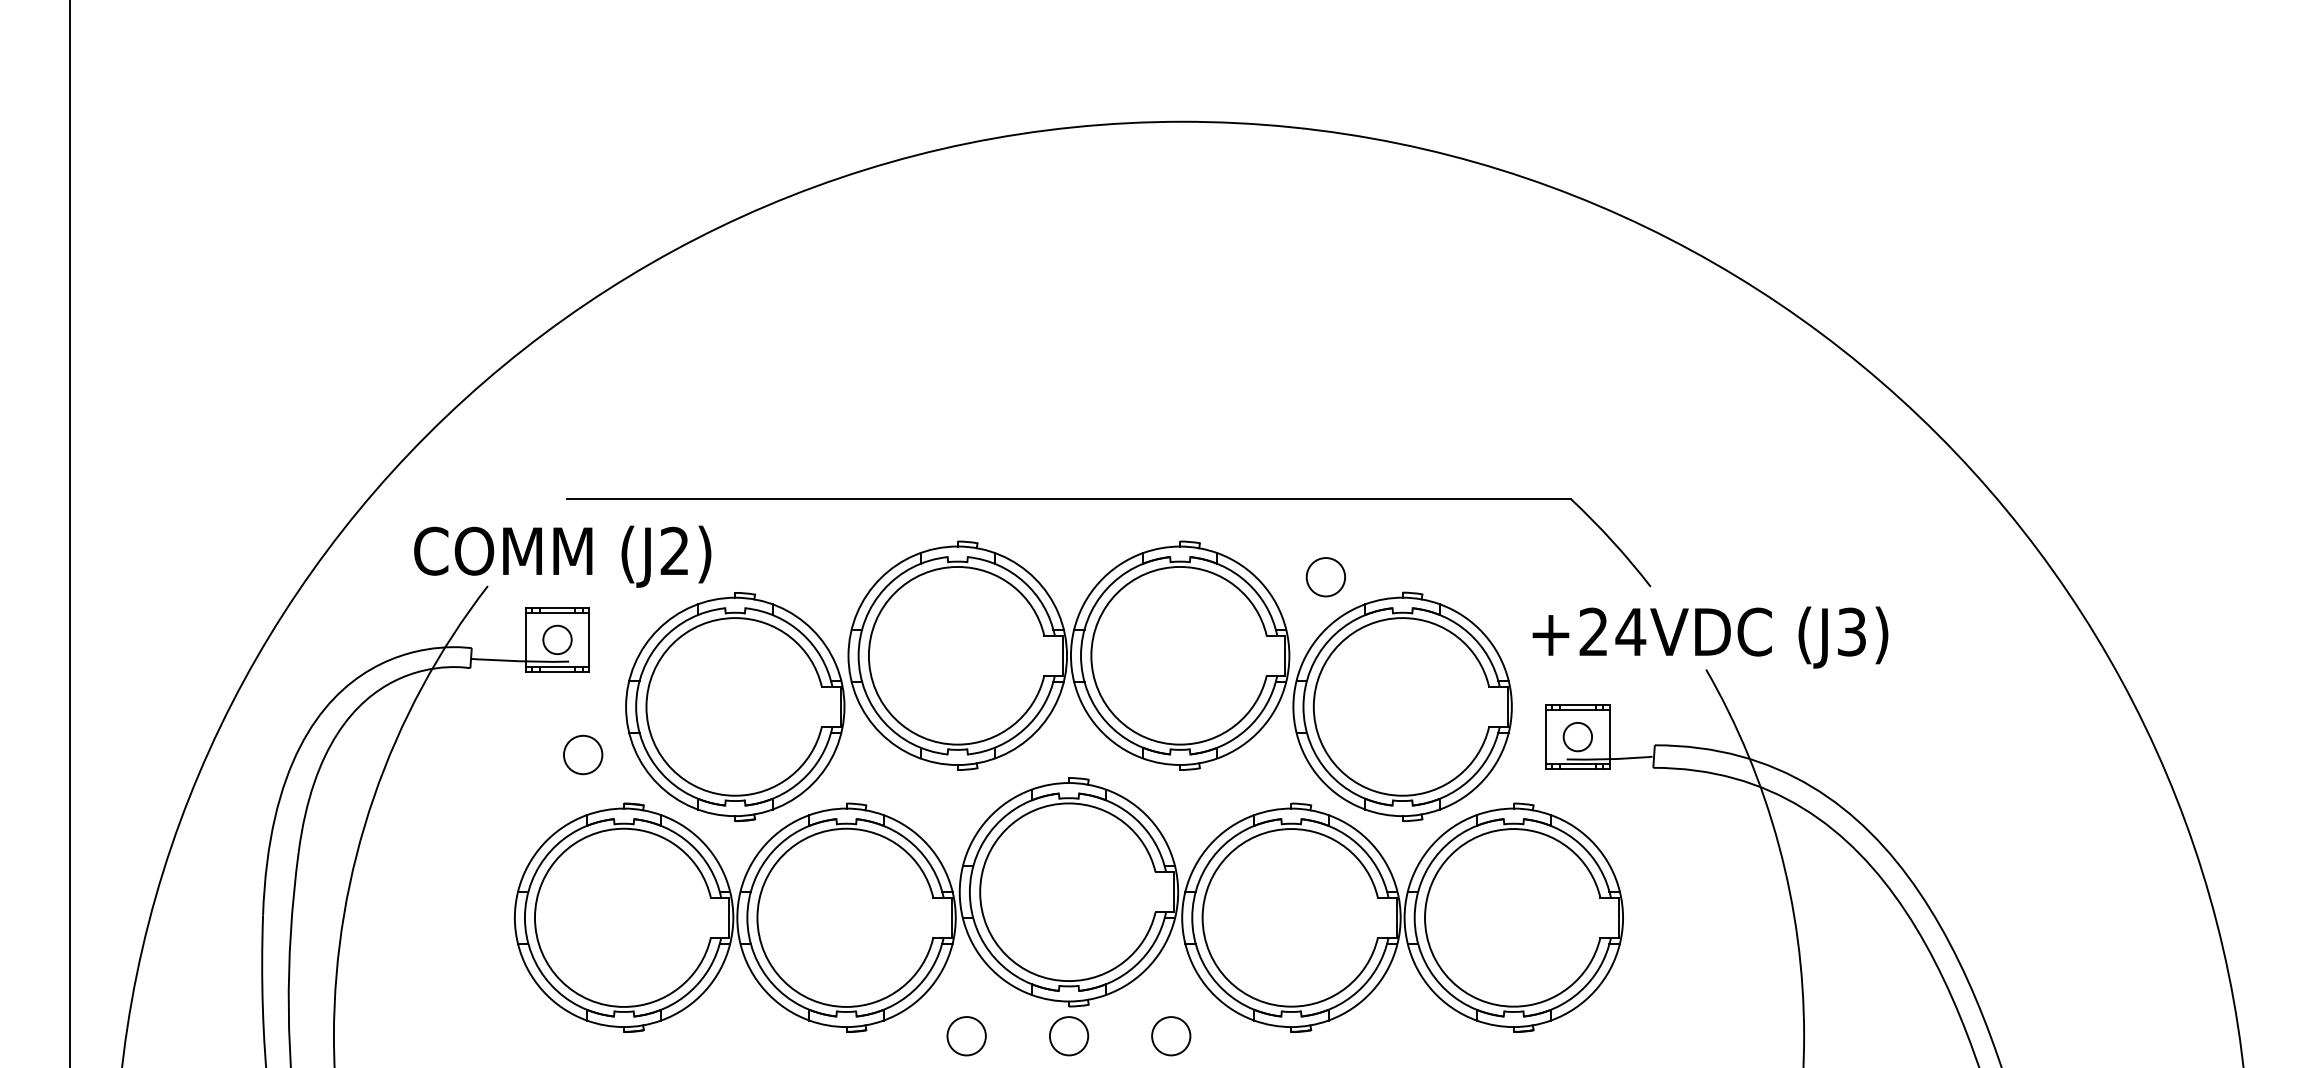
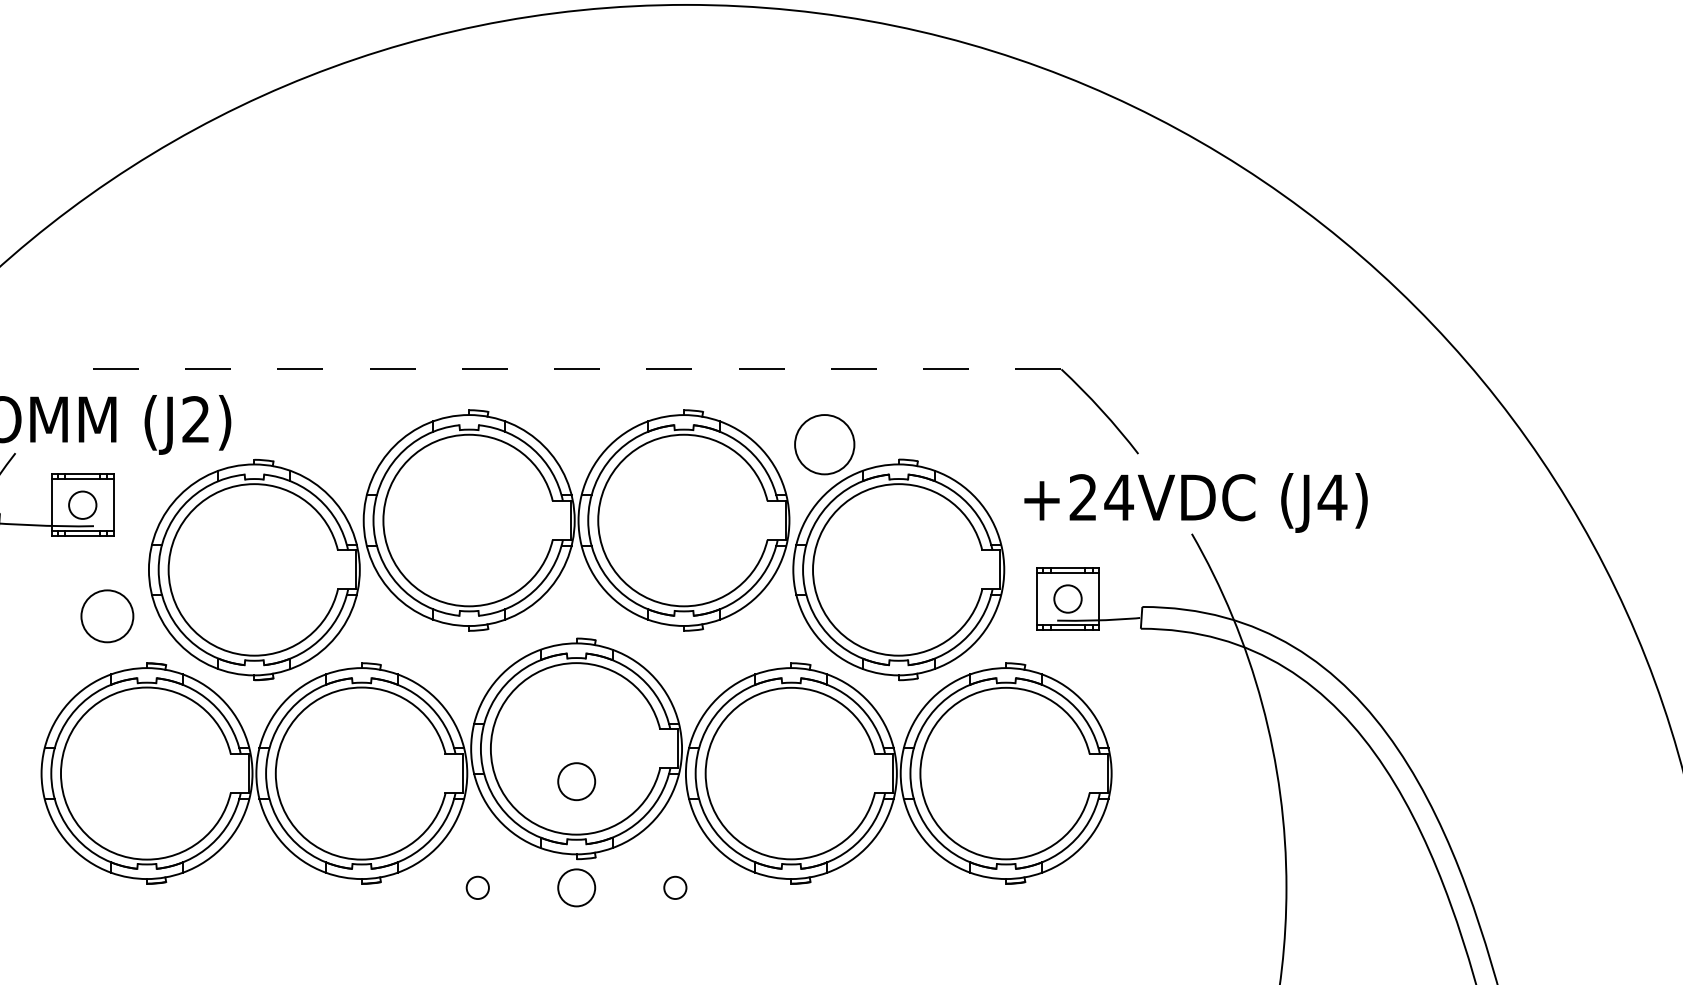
line: (1068, 499) -> (576, 369), solid -> dashed
circle: (1325, 577) -> (824, 444), size x1.6
text: (1851, 631) -> (1332, 497), (J3) -> (J4)
circle: (583, 754) -> (107, 615), size x1.4
circle: (1069, 926) -> (577, 781), added
circle: (966, 1036) -> (477, 888), size x0.6
circle: (1171, 1036) -> (675, 888), size x0.6

